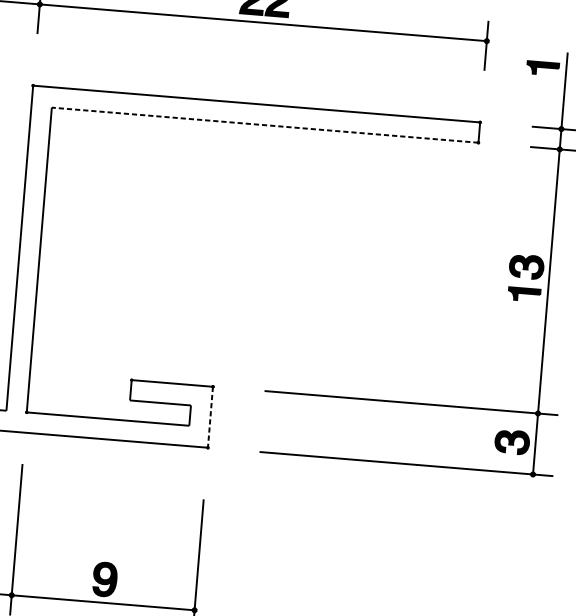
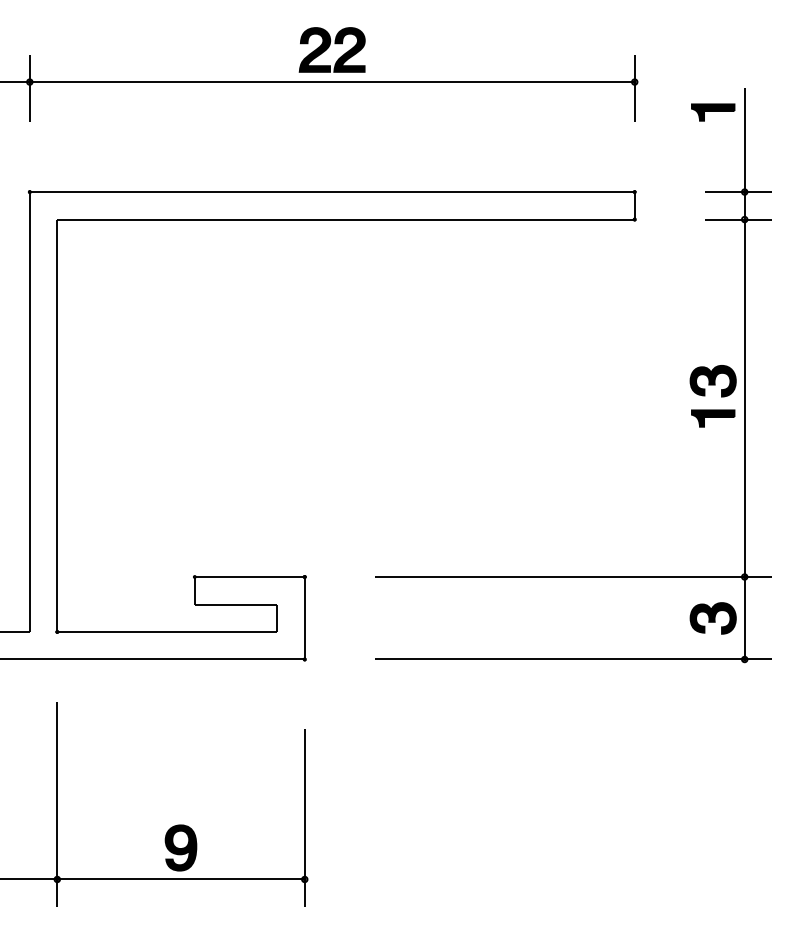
line: (265, 125) -> (346, 219), dashed -> solid
line: (210, 417) -> (304, 618), dashed -> solid

